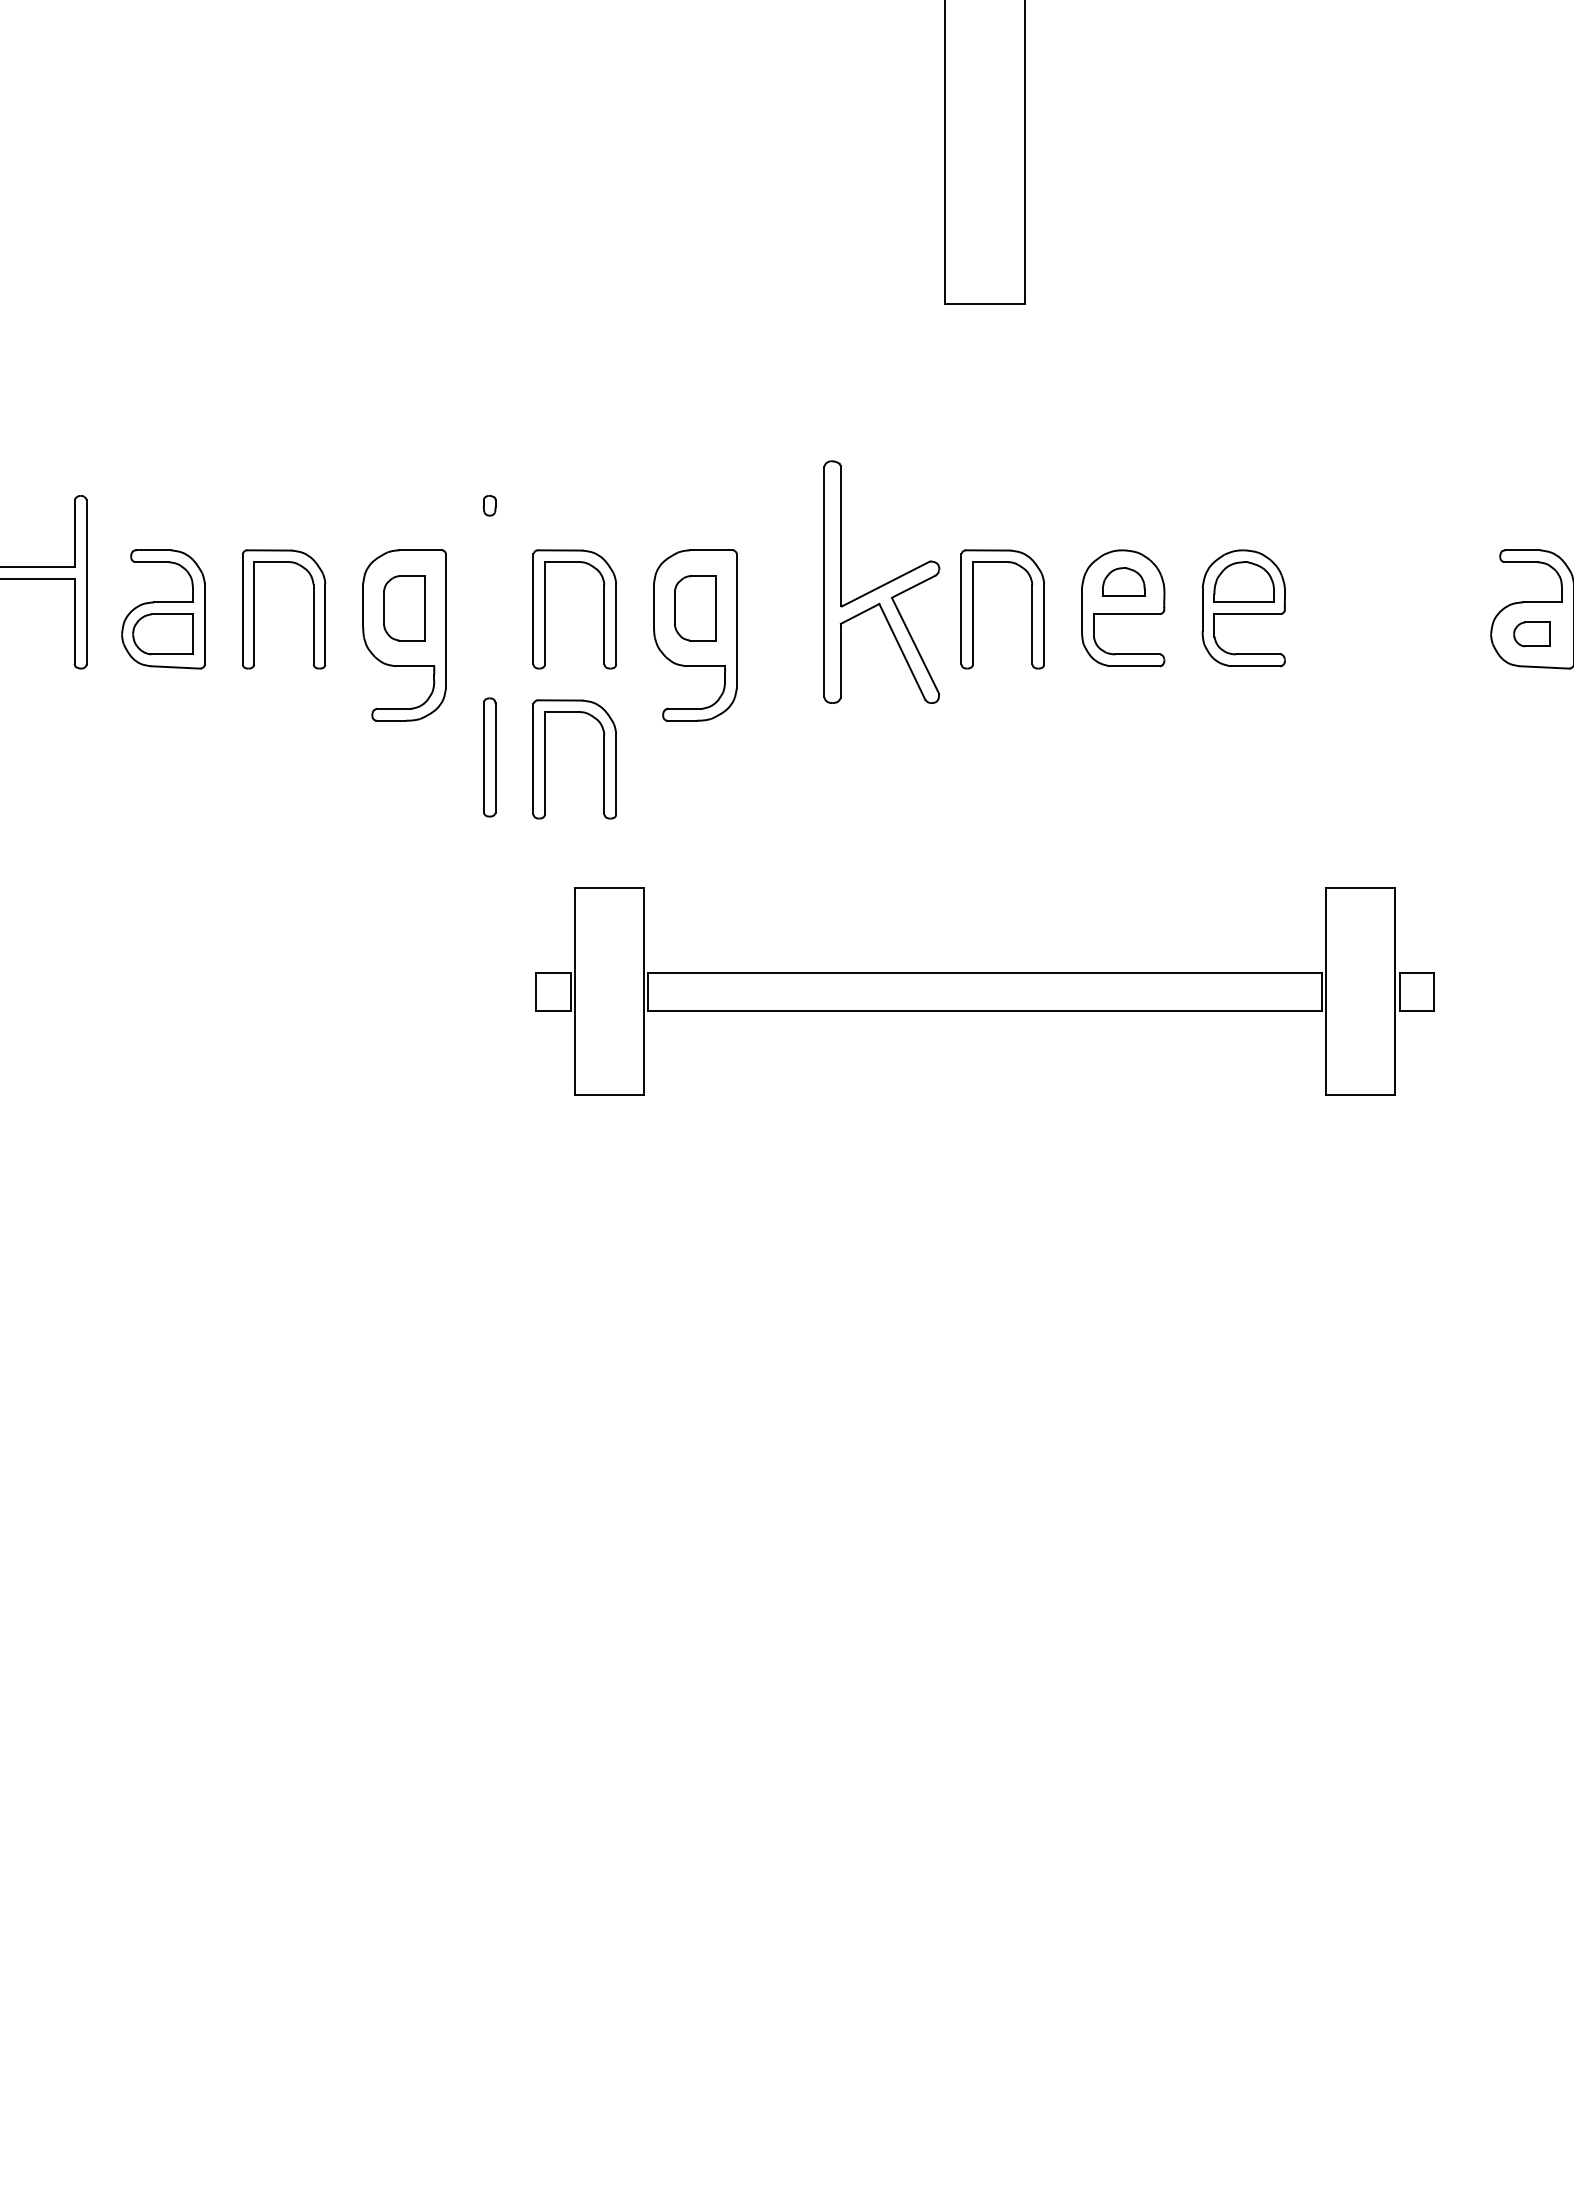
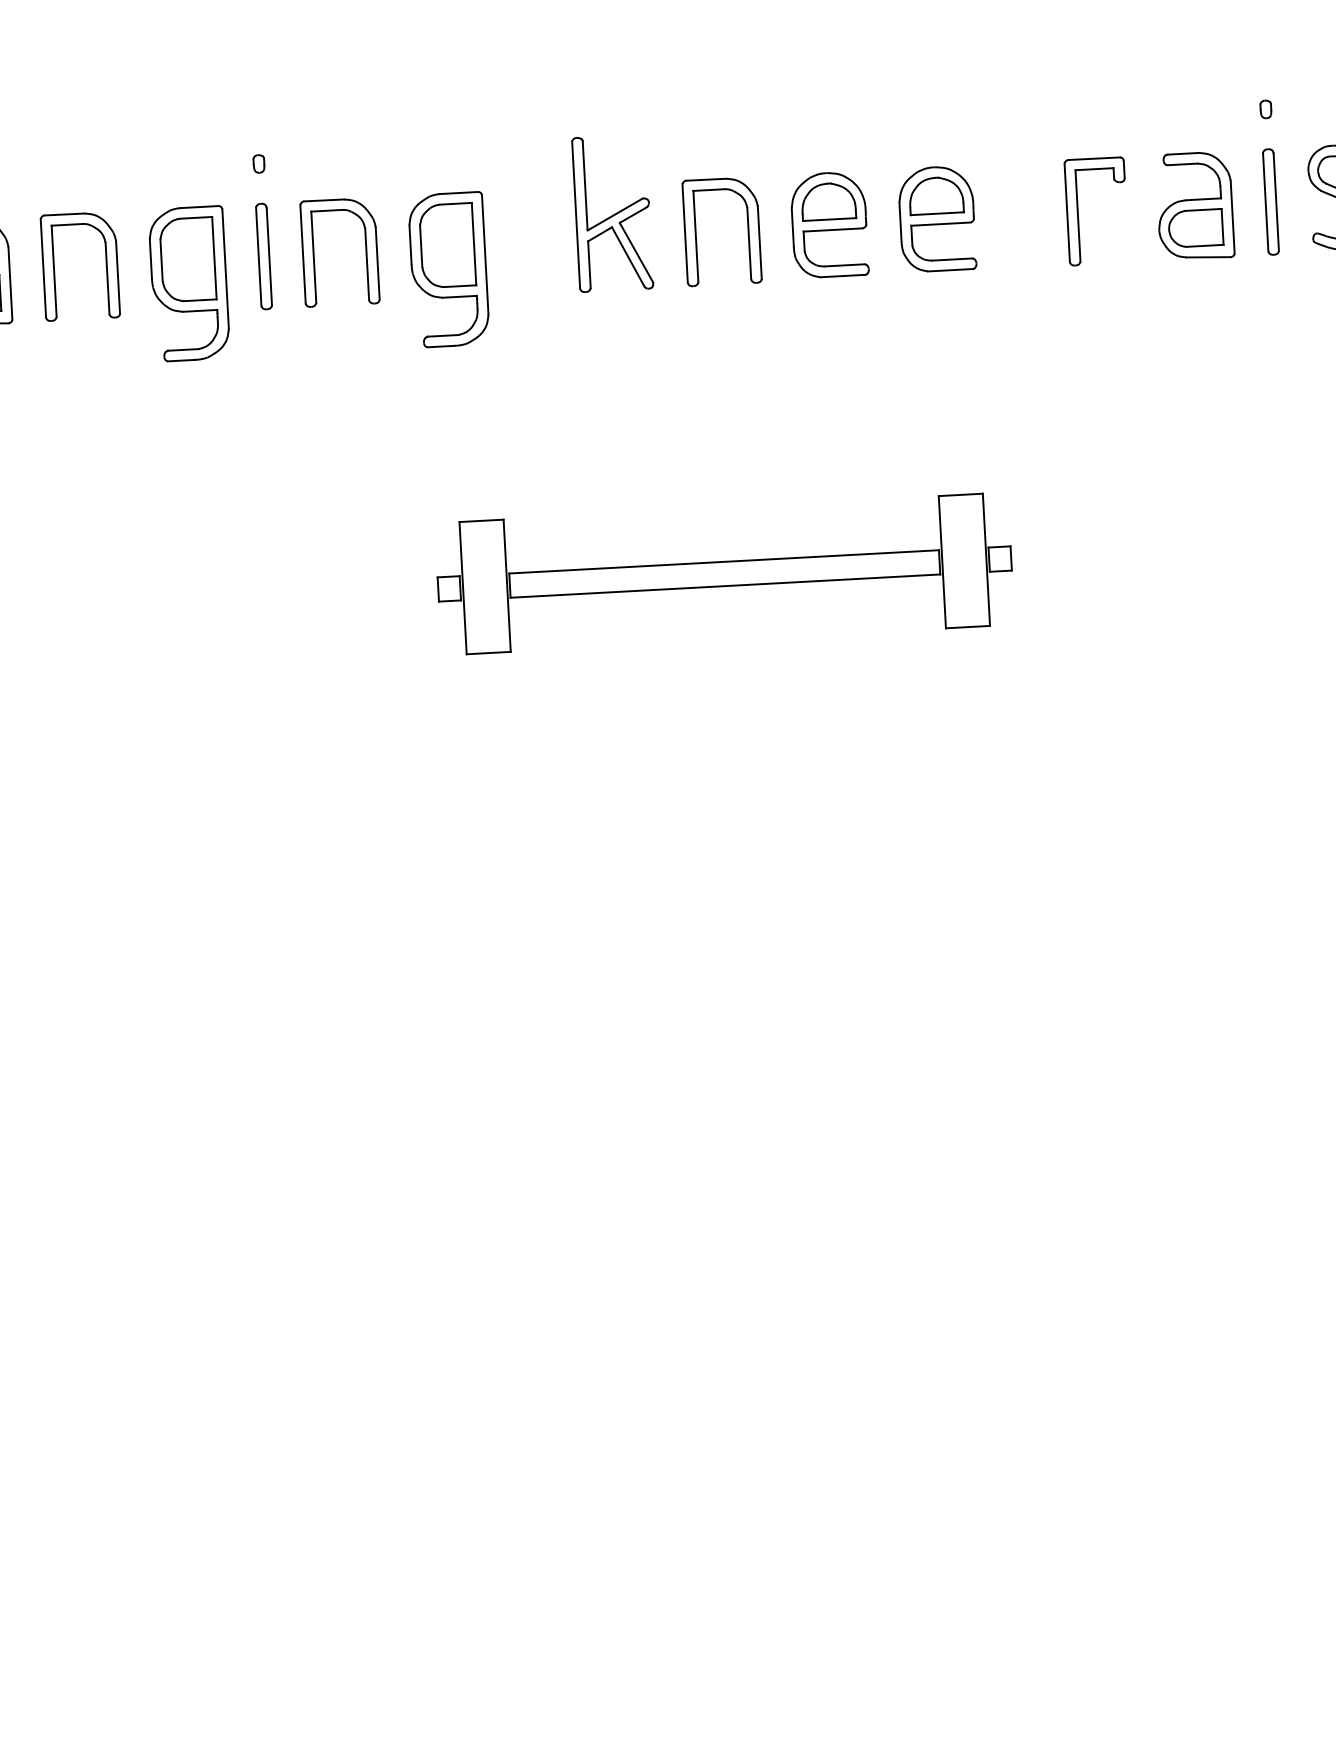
part: (1123, 581) -> (828, 200), size x1.43
part: (881, 582) -> (612, 213), size x0.71
part: (404, 608) -> (187, 259), size x1.43
part: (695, 608) -> (447, 245), size x1.43
part: (1401, 609) -> (1078, 212), added
part: (1531, 634) -> (1195, 228), size x1.67
part: (489, 757) -> (263, 256), moved
part: (545, 759) -> (321, 387), removed
part: (984, 991) -> (724, 573), size x0.71

